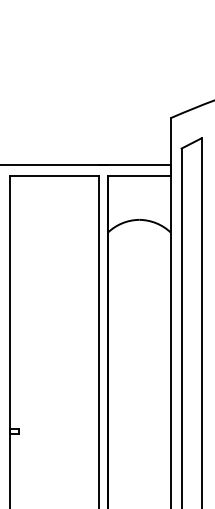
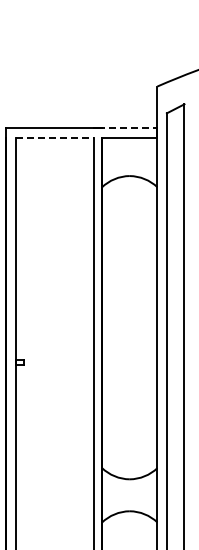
line: (136, 165) -> (127, 128), solid -> dashed
line: (55, 176) -> (55, 137), solid -> dashed

